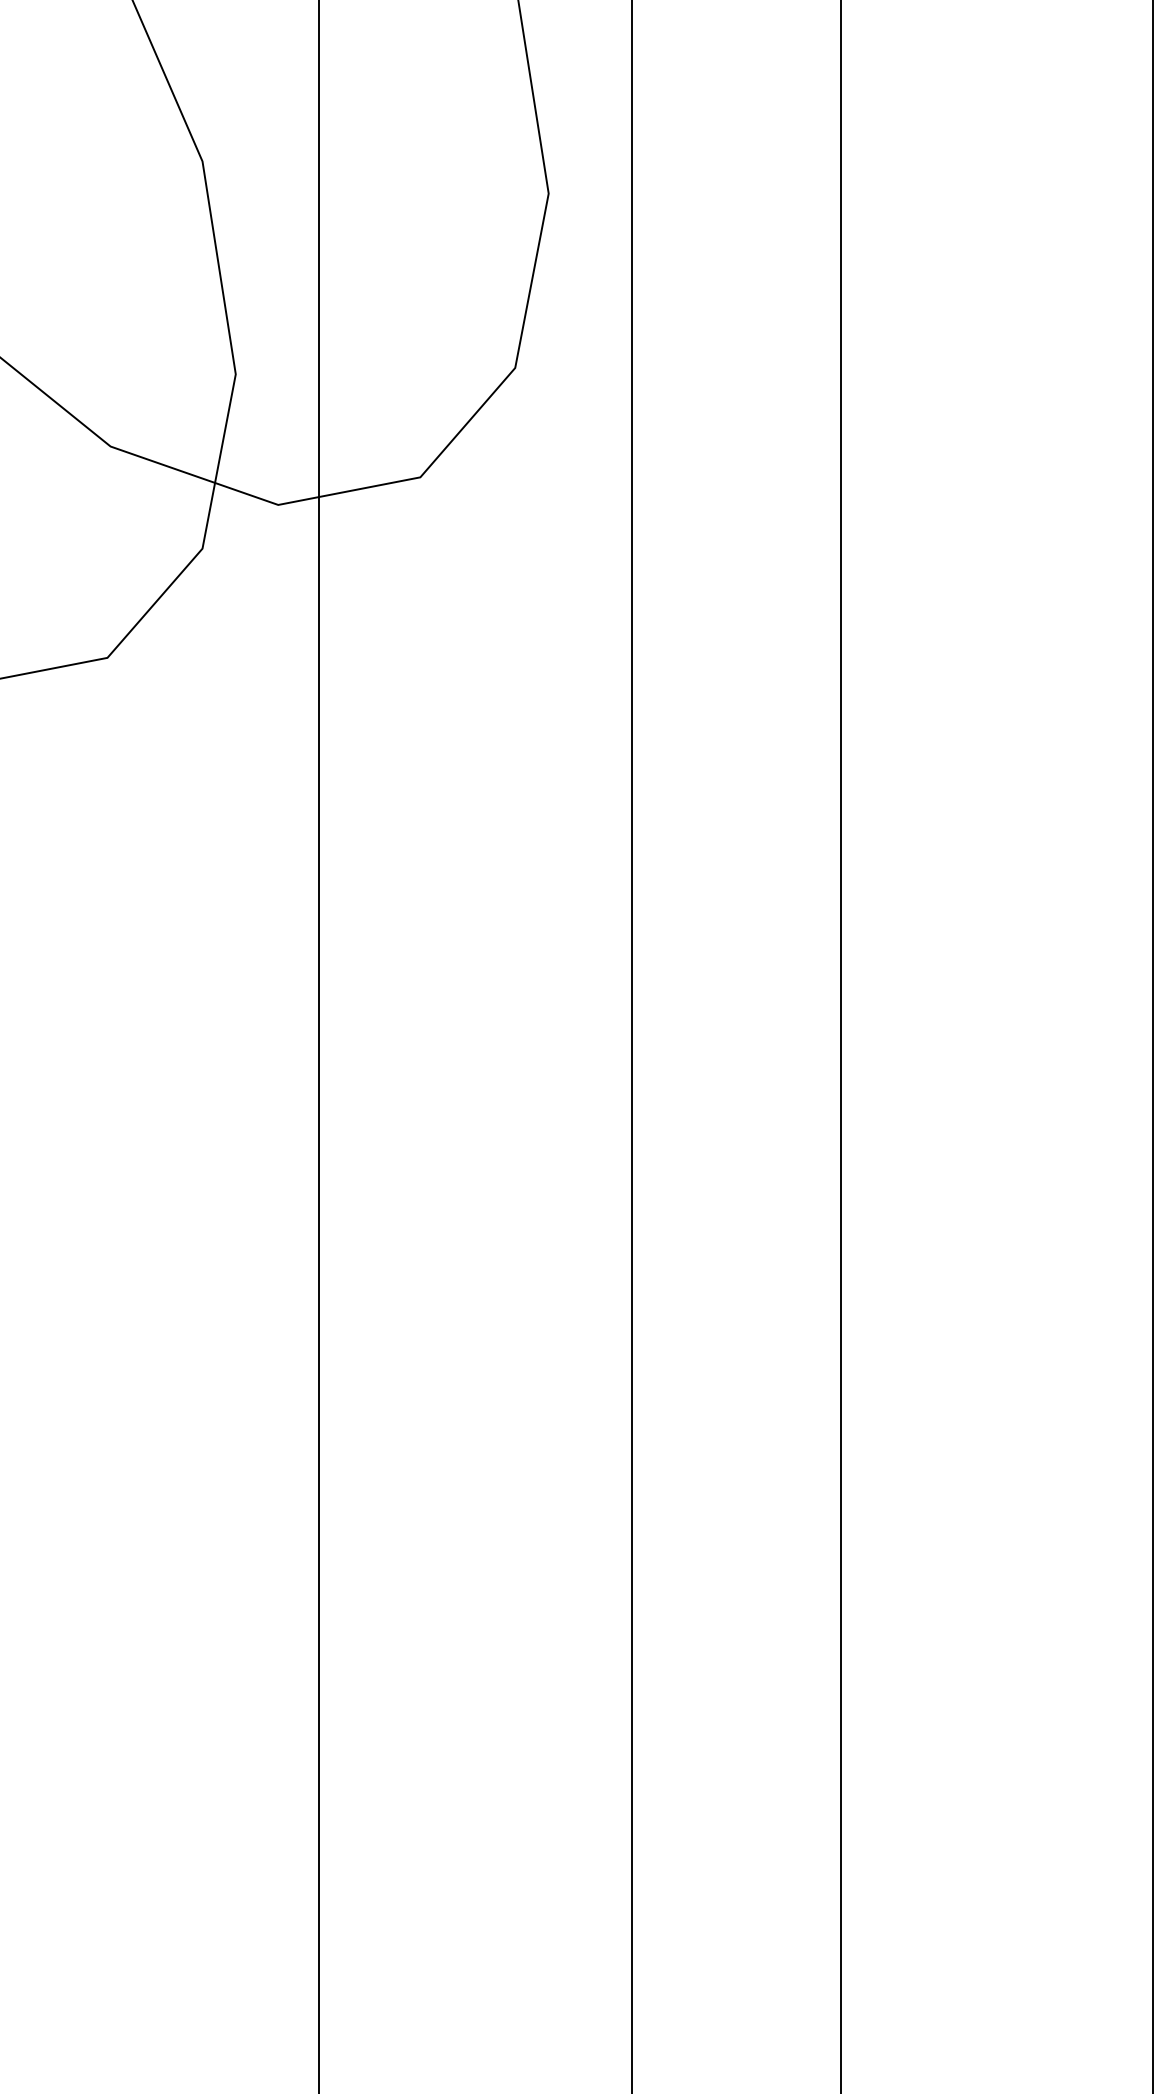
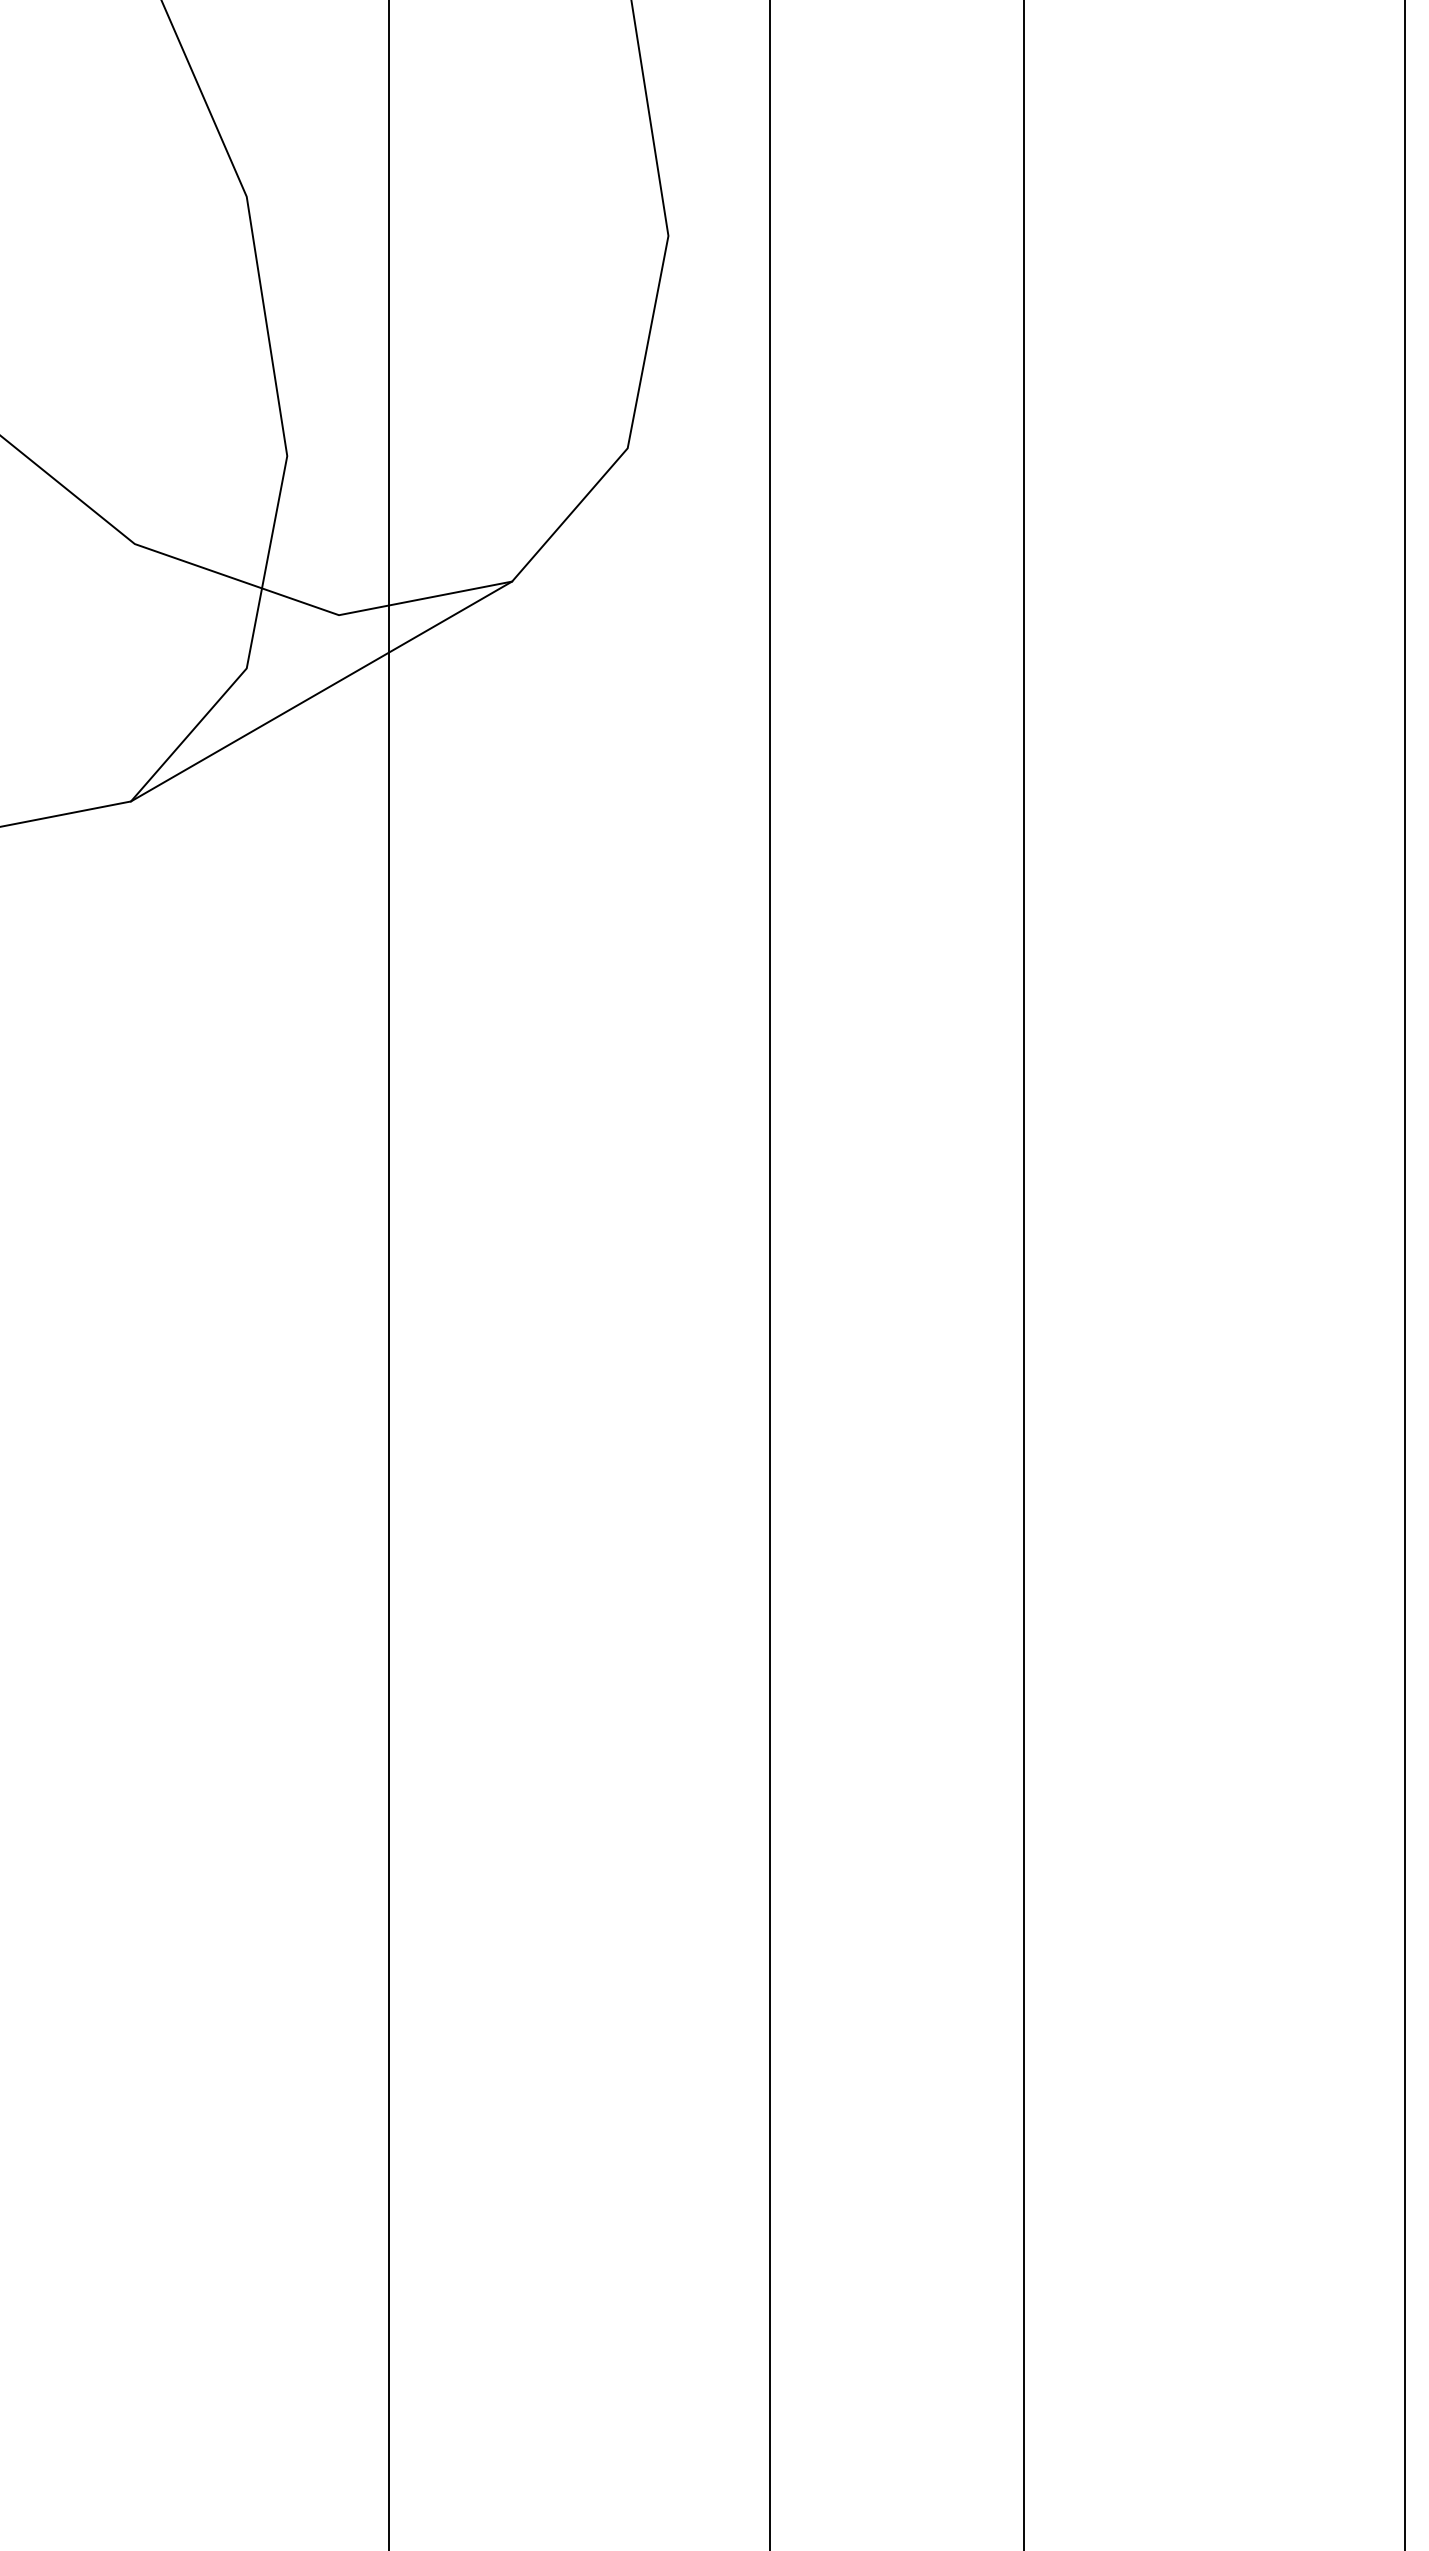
line: (263, 567) -> (321, 691), added

